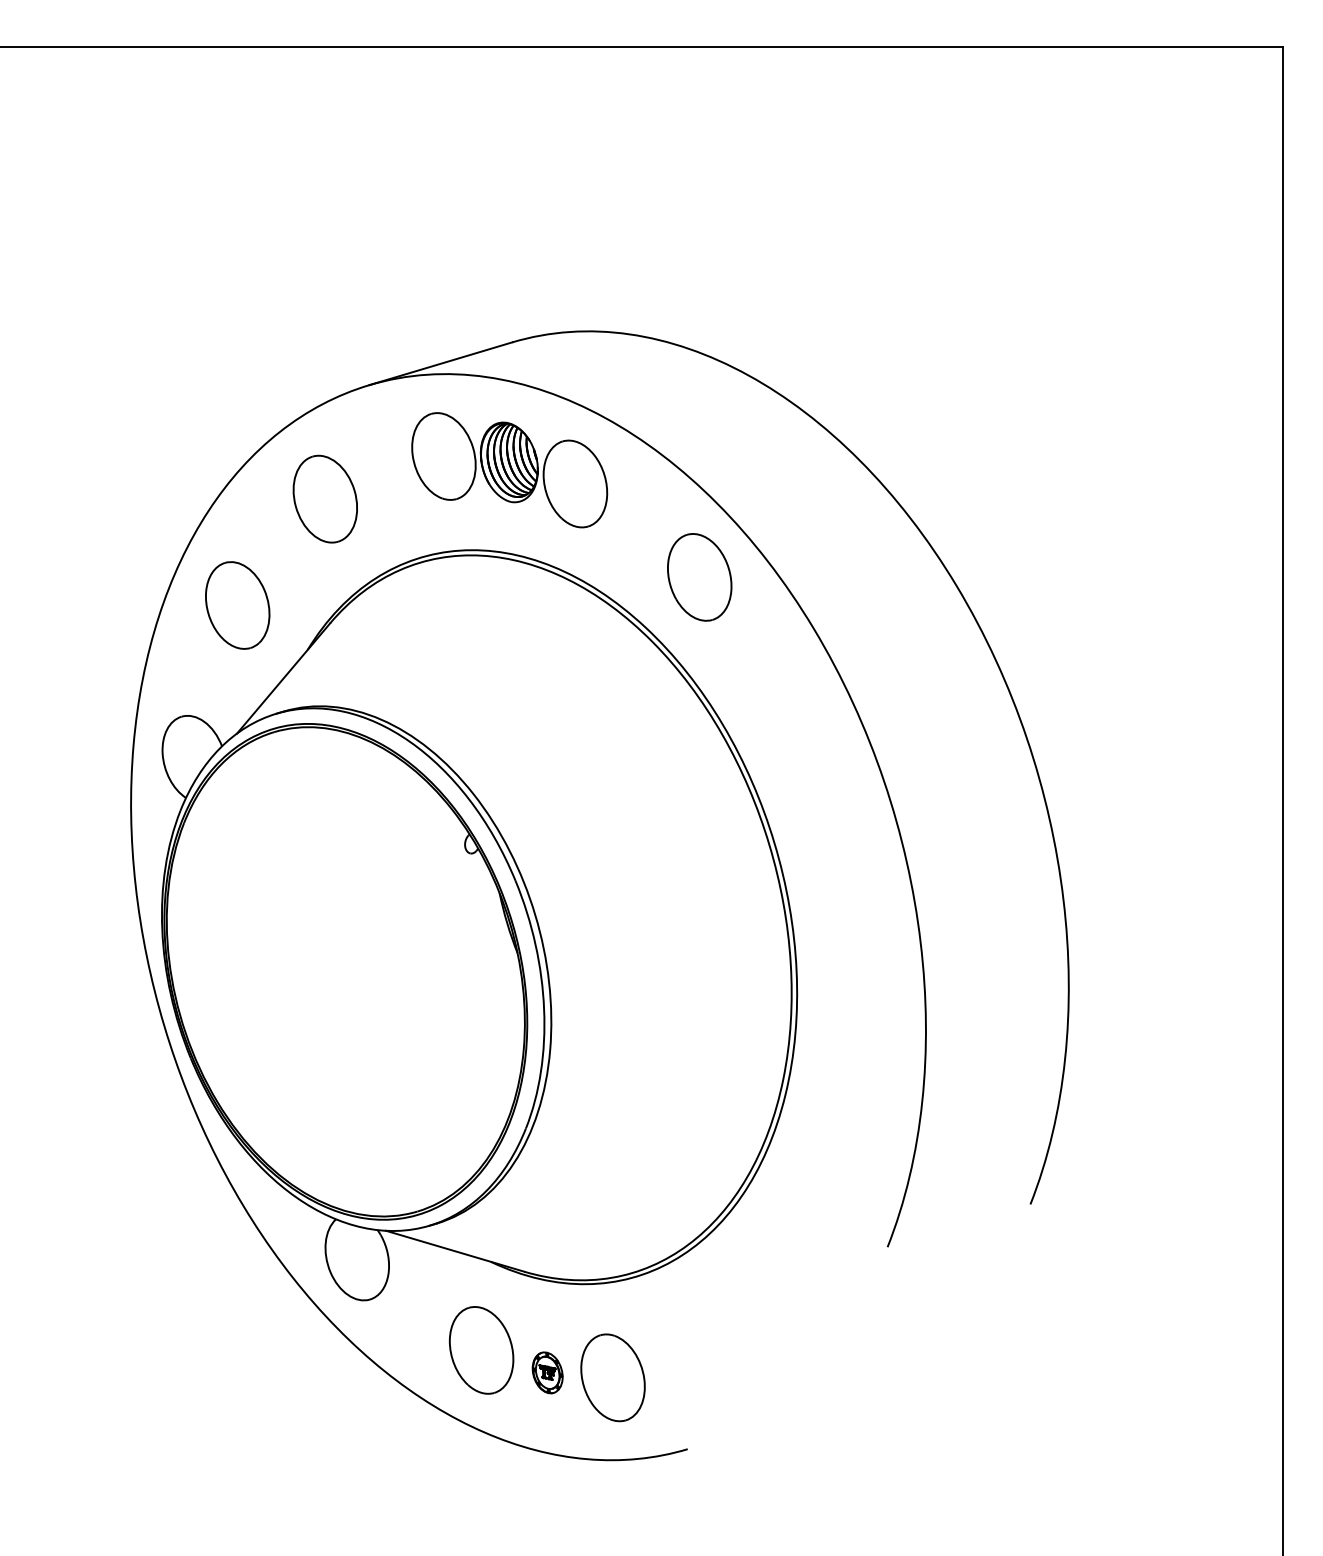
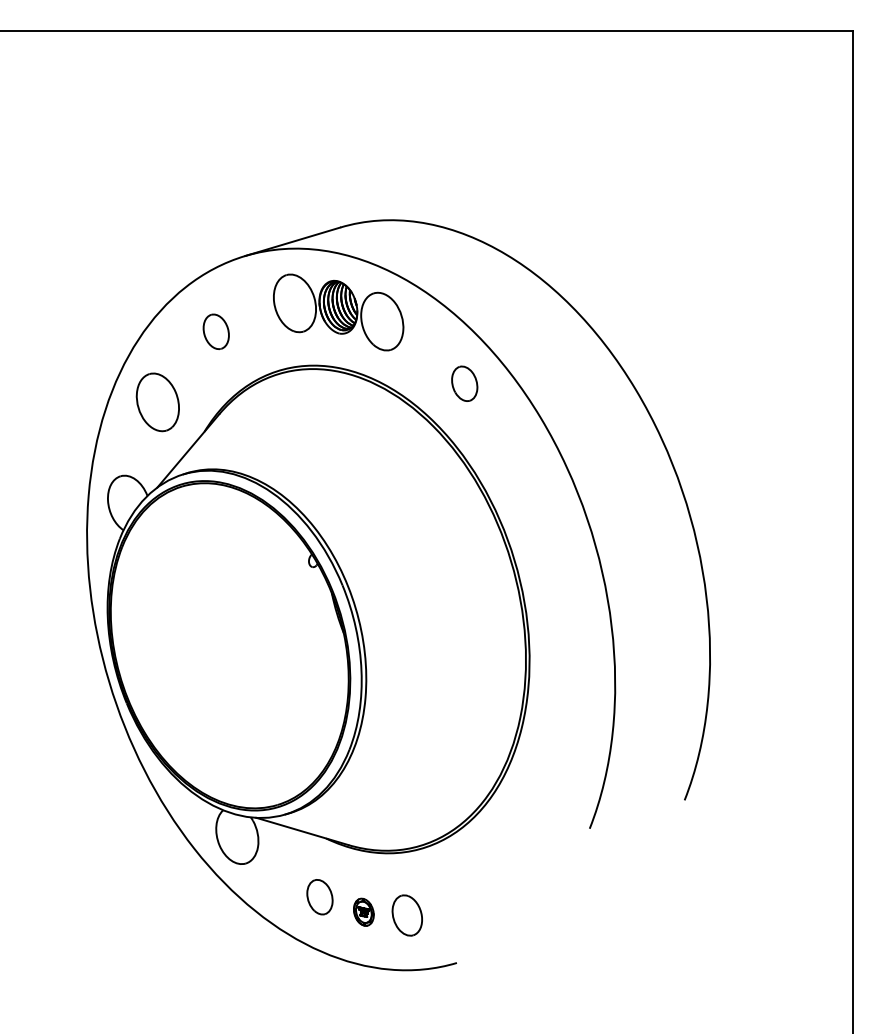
part: (325, 498) -> (216, 331), size x0.6
part: (699, 577) -> (464, 383), size x0.6
part: (480, 1349) -> (319, 896), size x0.6
part: (613, 1377) -> (407, 915), size x0.7

